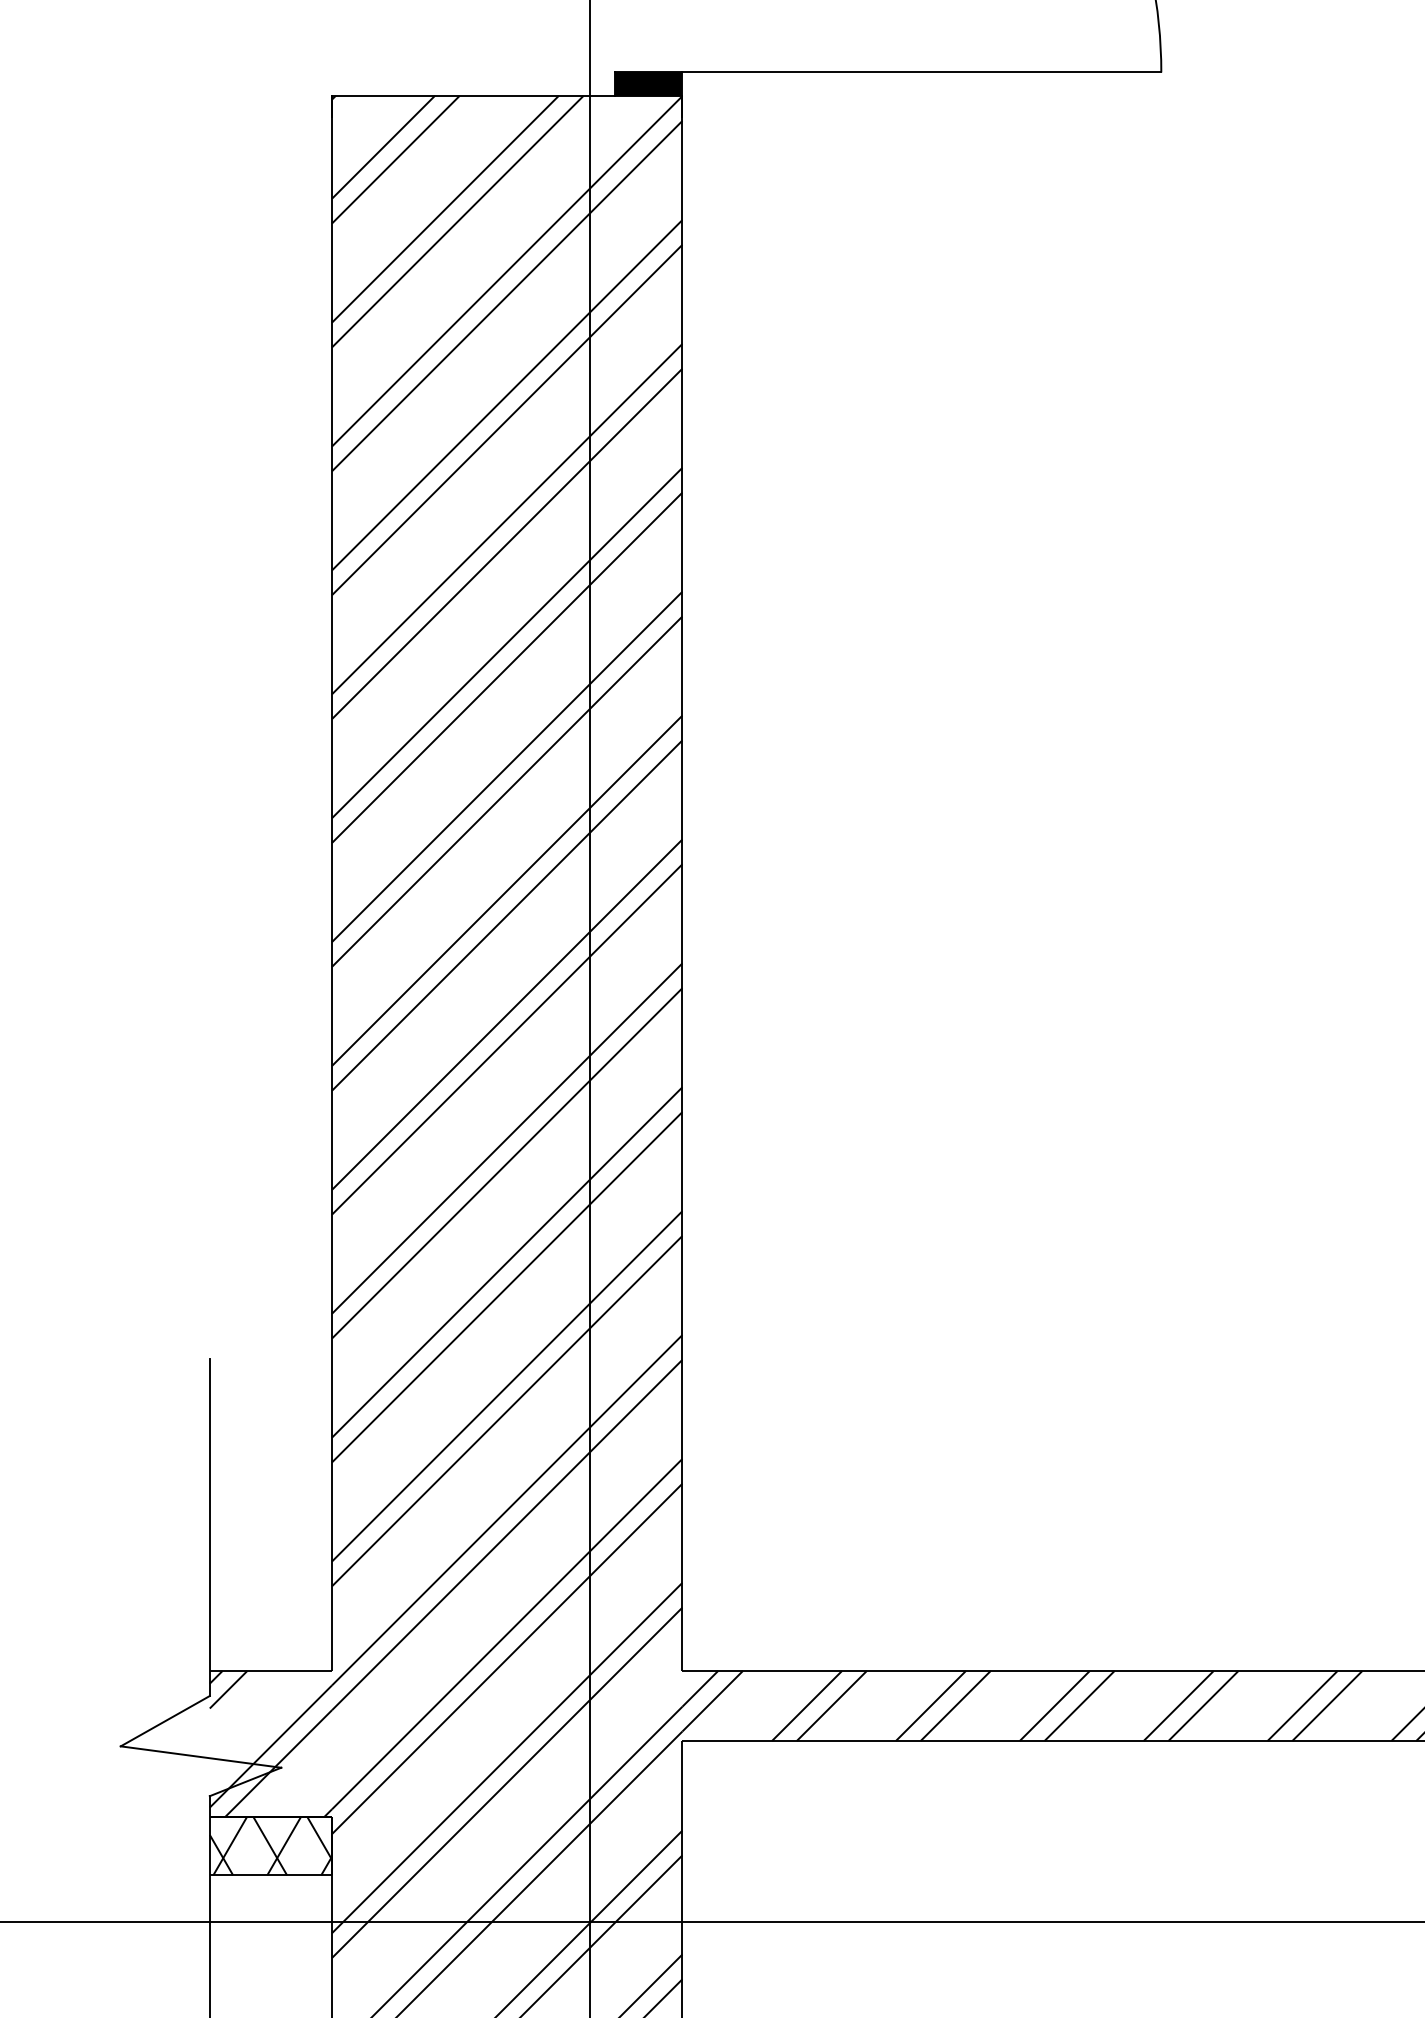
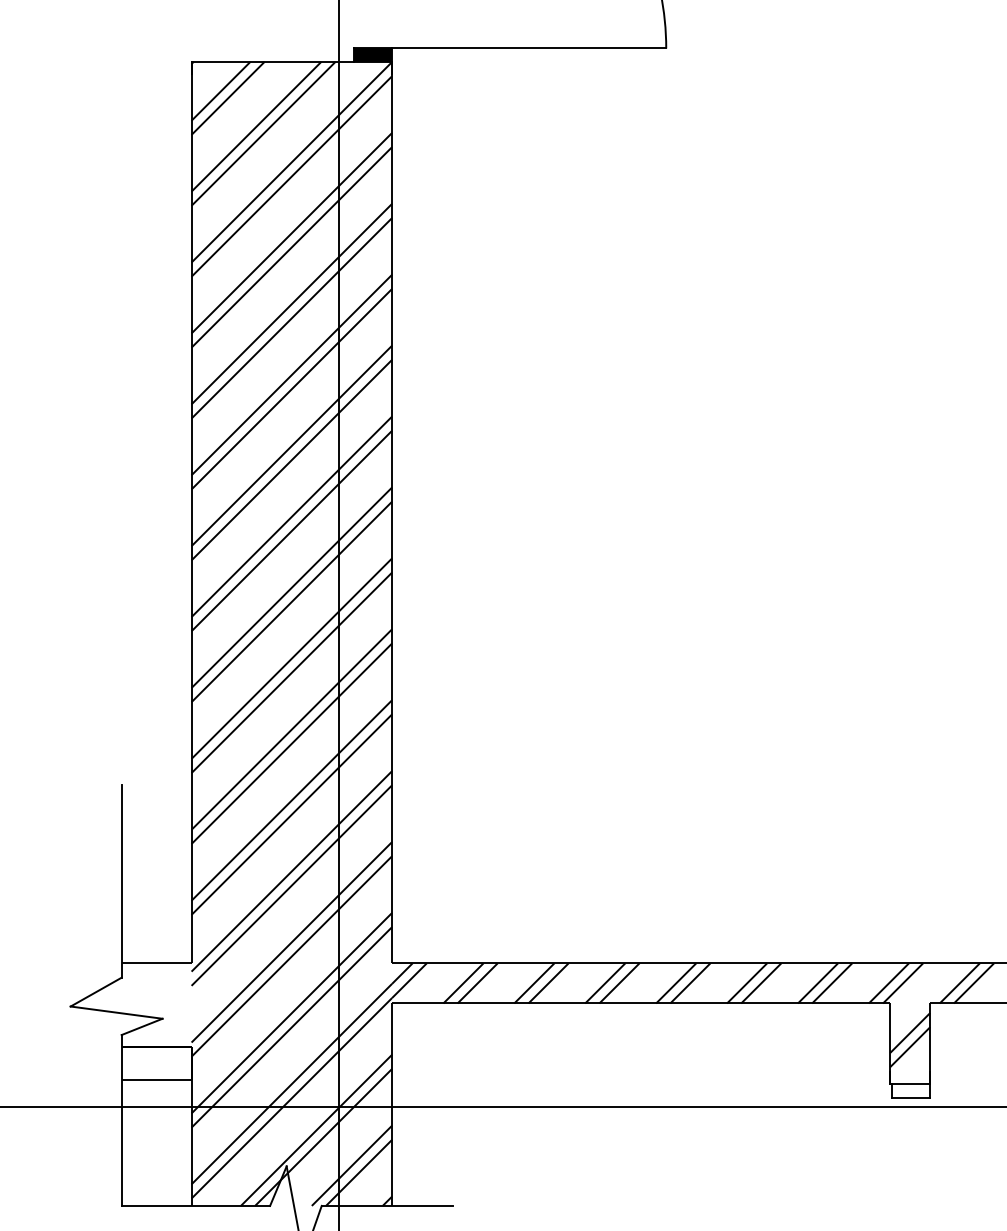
hatch: (270, 1742) -> (156, 1004), removed
hatch: (270, 1845) -> (156, 1063), removed

